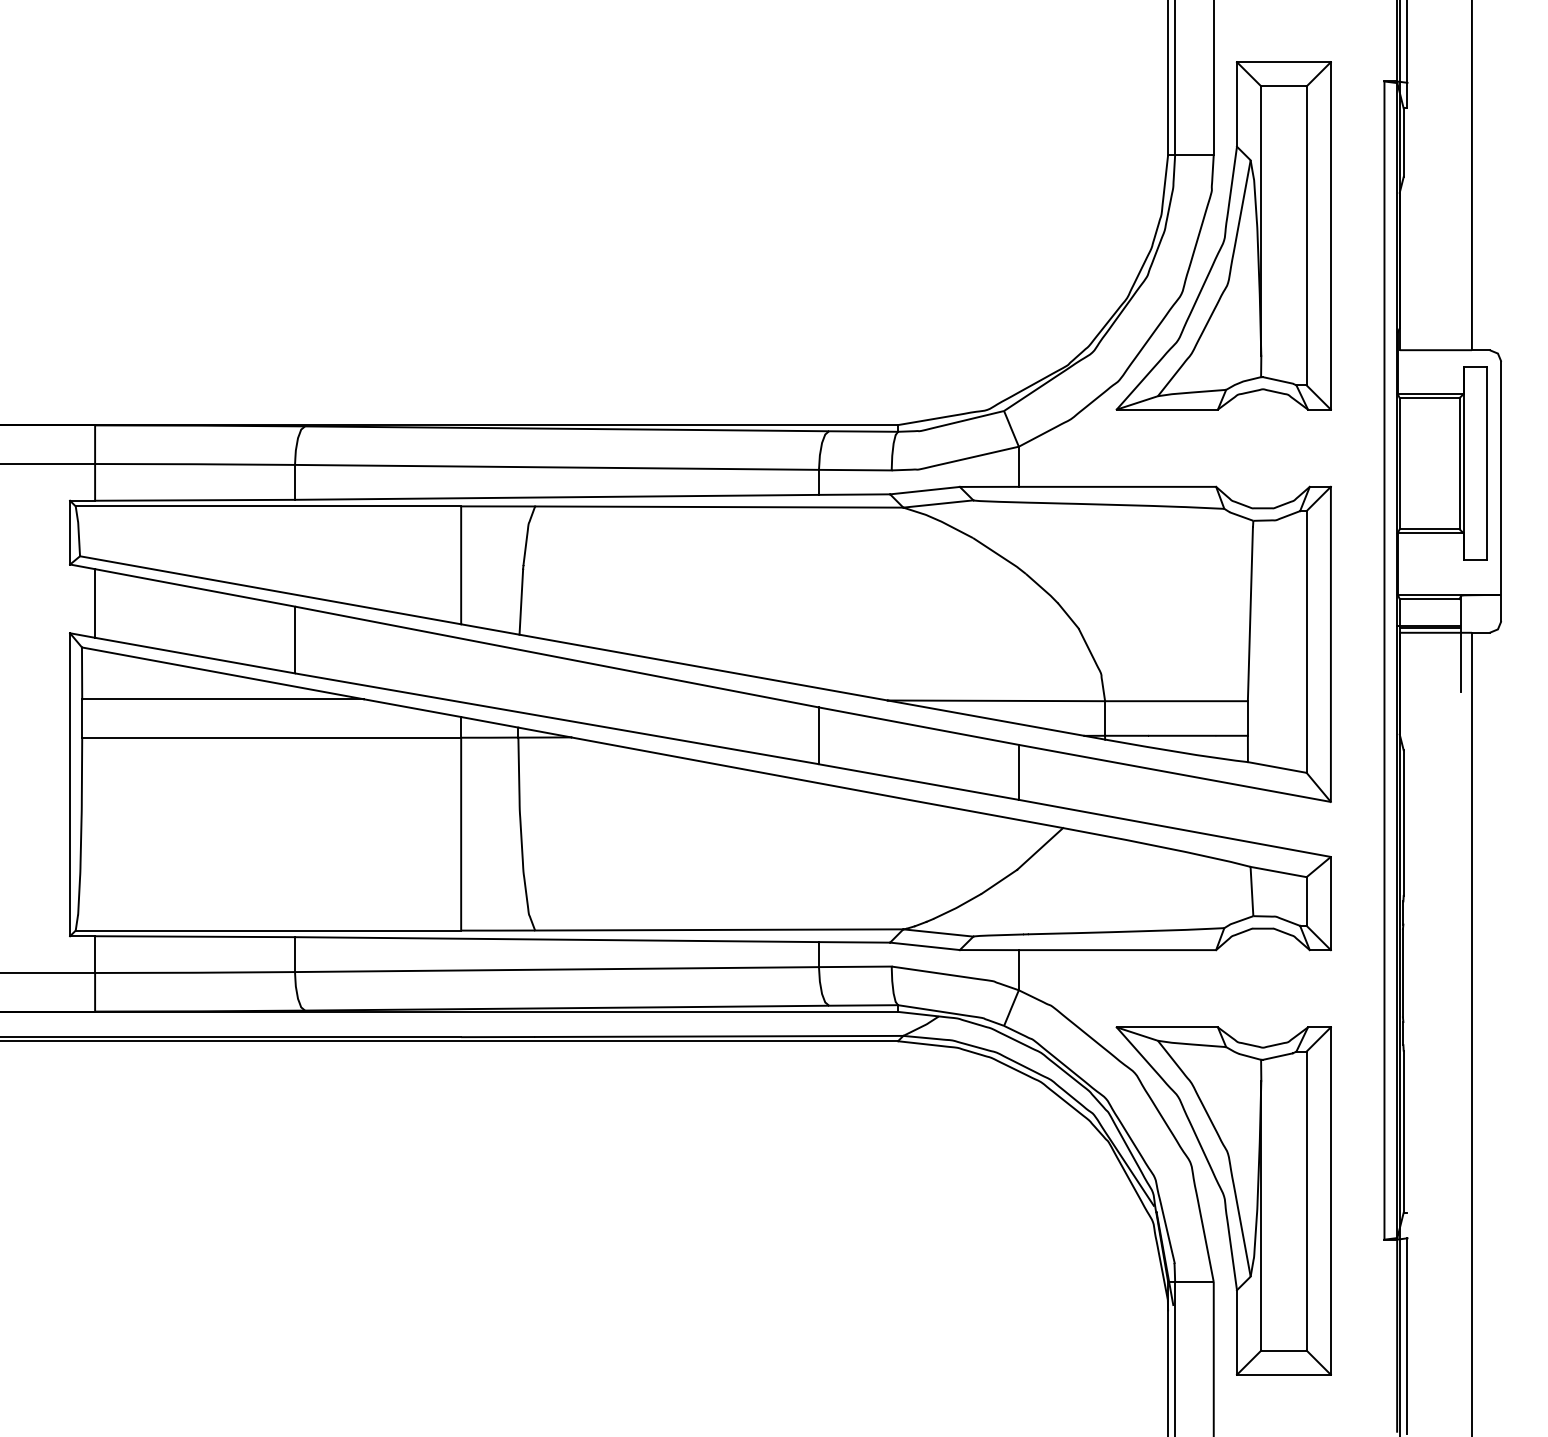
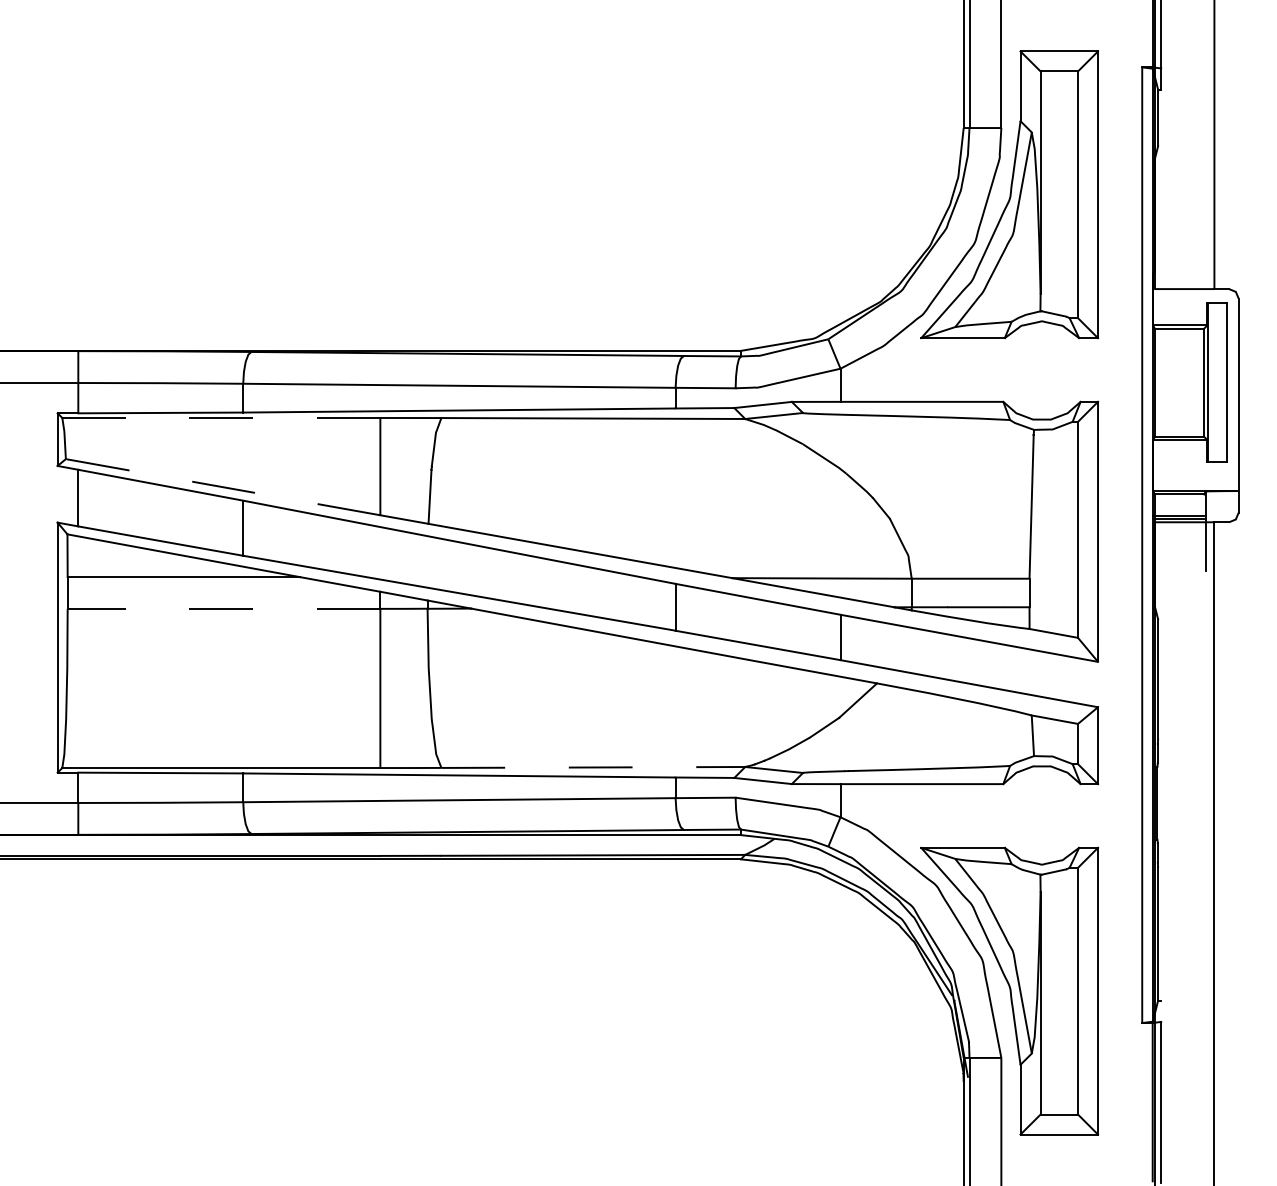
line: (267, 505) -> (220, 417), solid -> dashed
line: (271, 590) -> (223, 487), solid -> dashed
line: (271, 737) -> (223, 608), solid -> dashed
line: (719, 929) -> (593, 767), solid -> dashed

